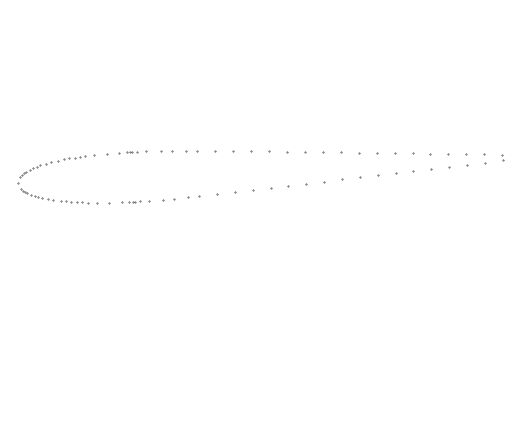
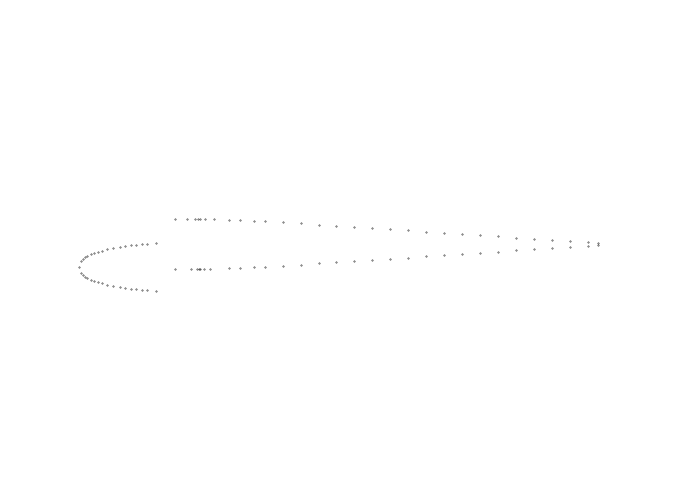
part: (52, 163) -> (113, 249), moved
part: (135, 202) -> (200, 269), size x0.7

